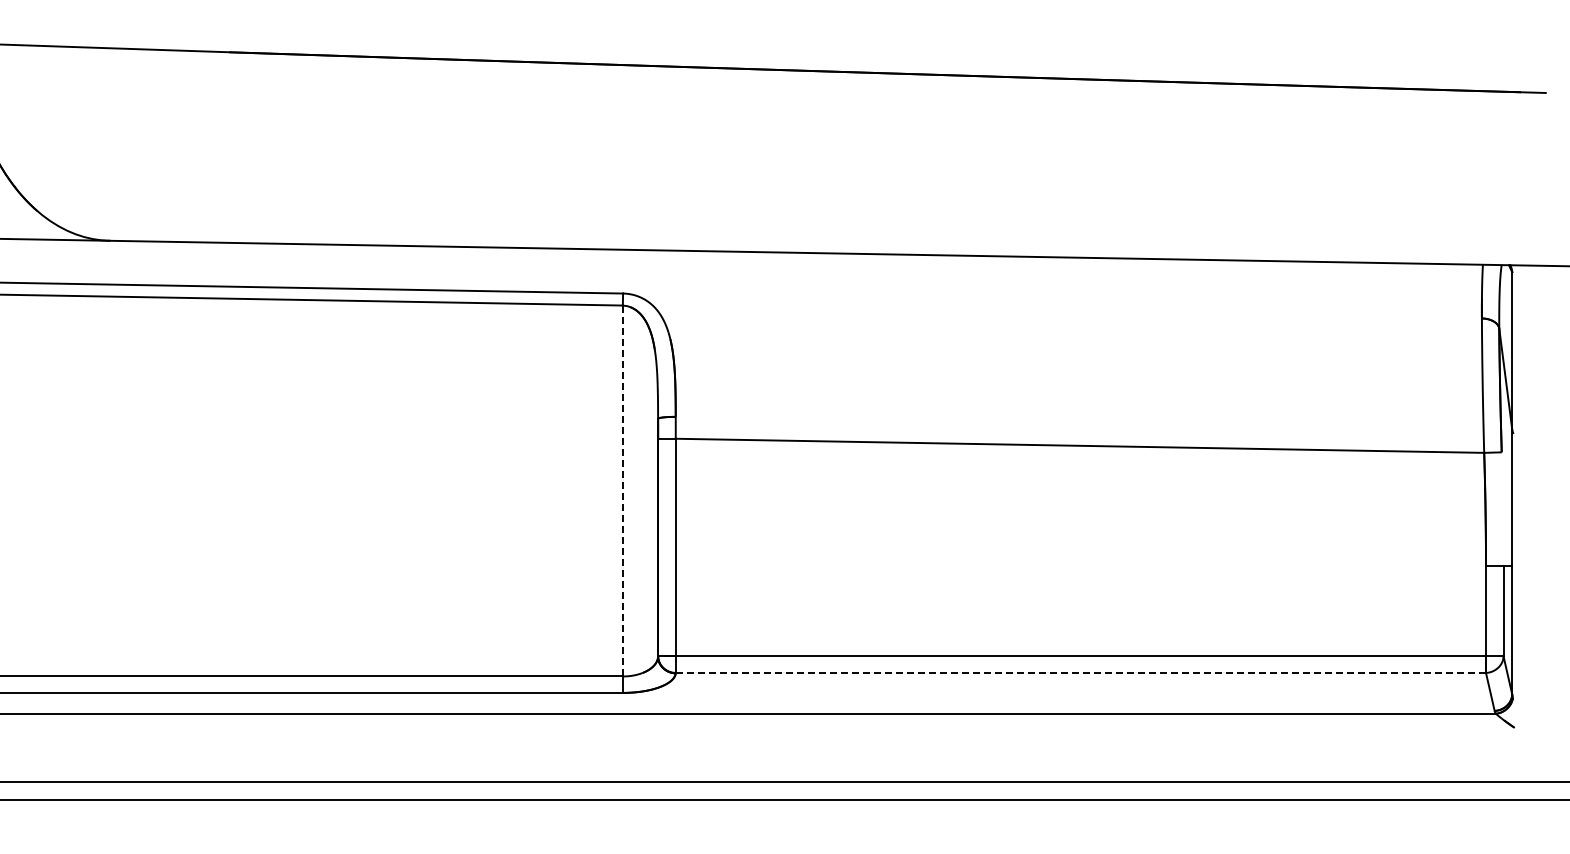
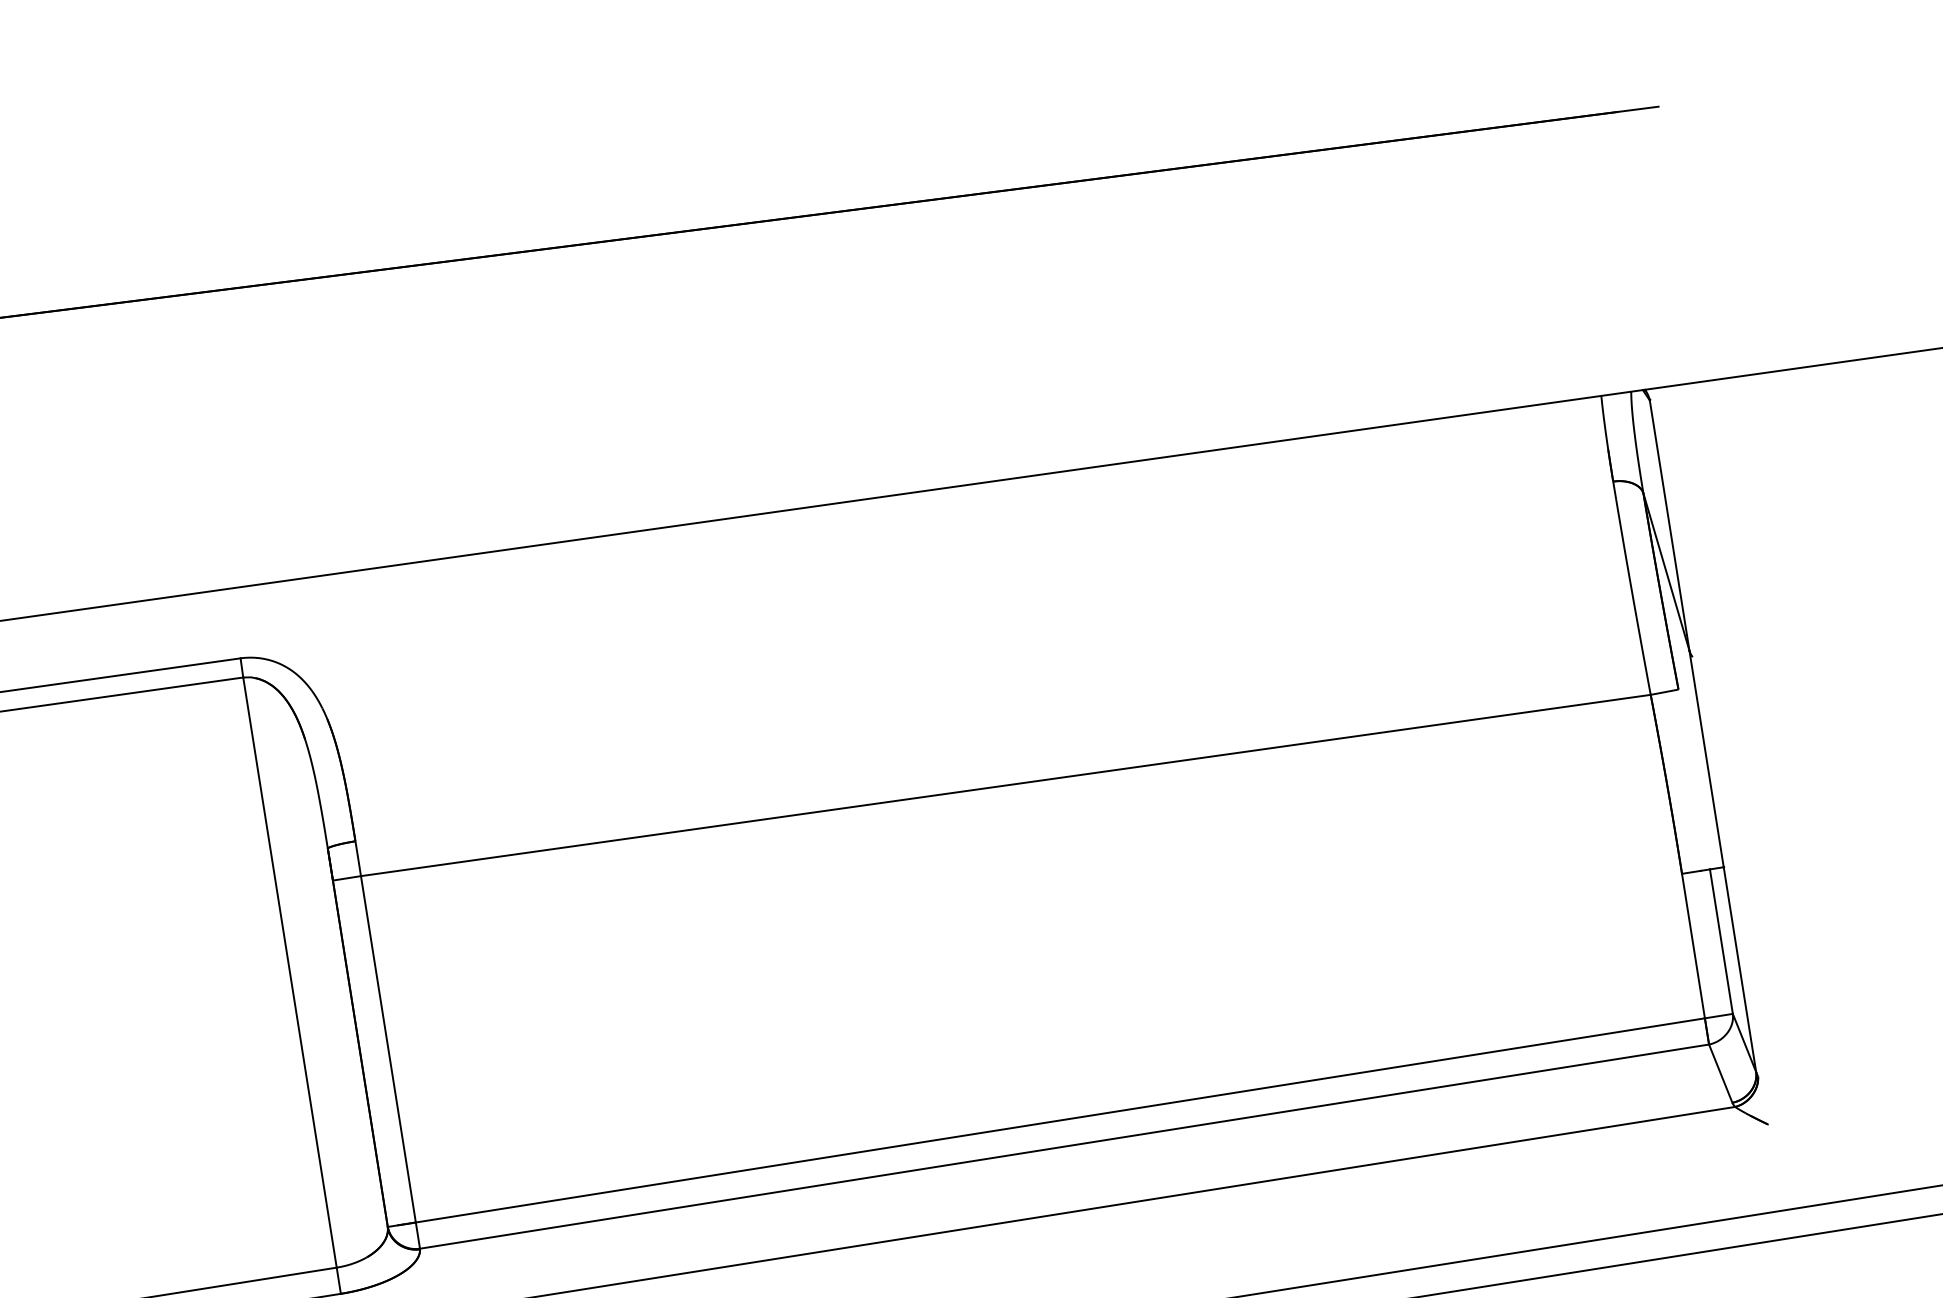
line: (622, 491) -> (289, 973), dashed -> solid
line: (1081, 672) -> (1065, 1145), dashed -> solid

